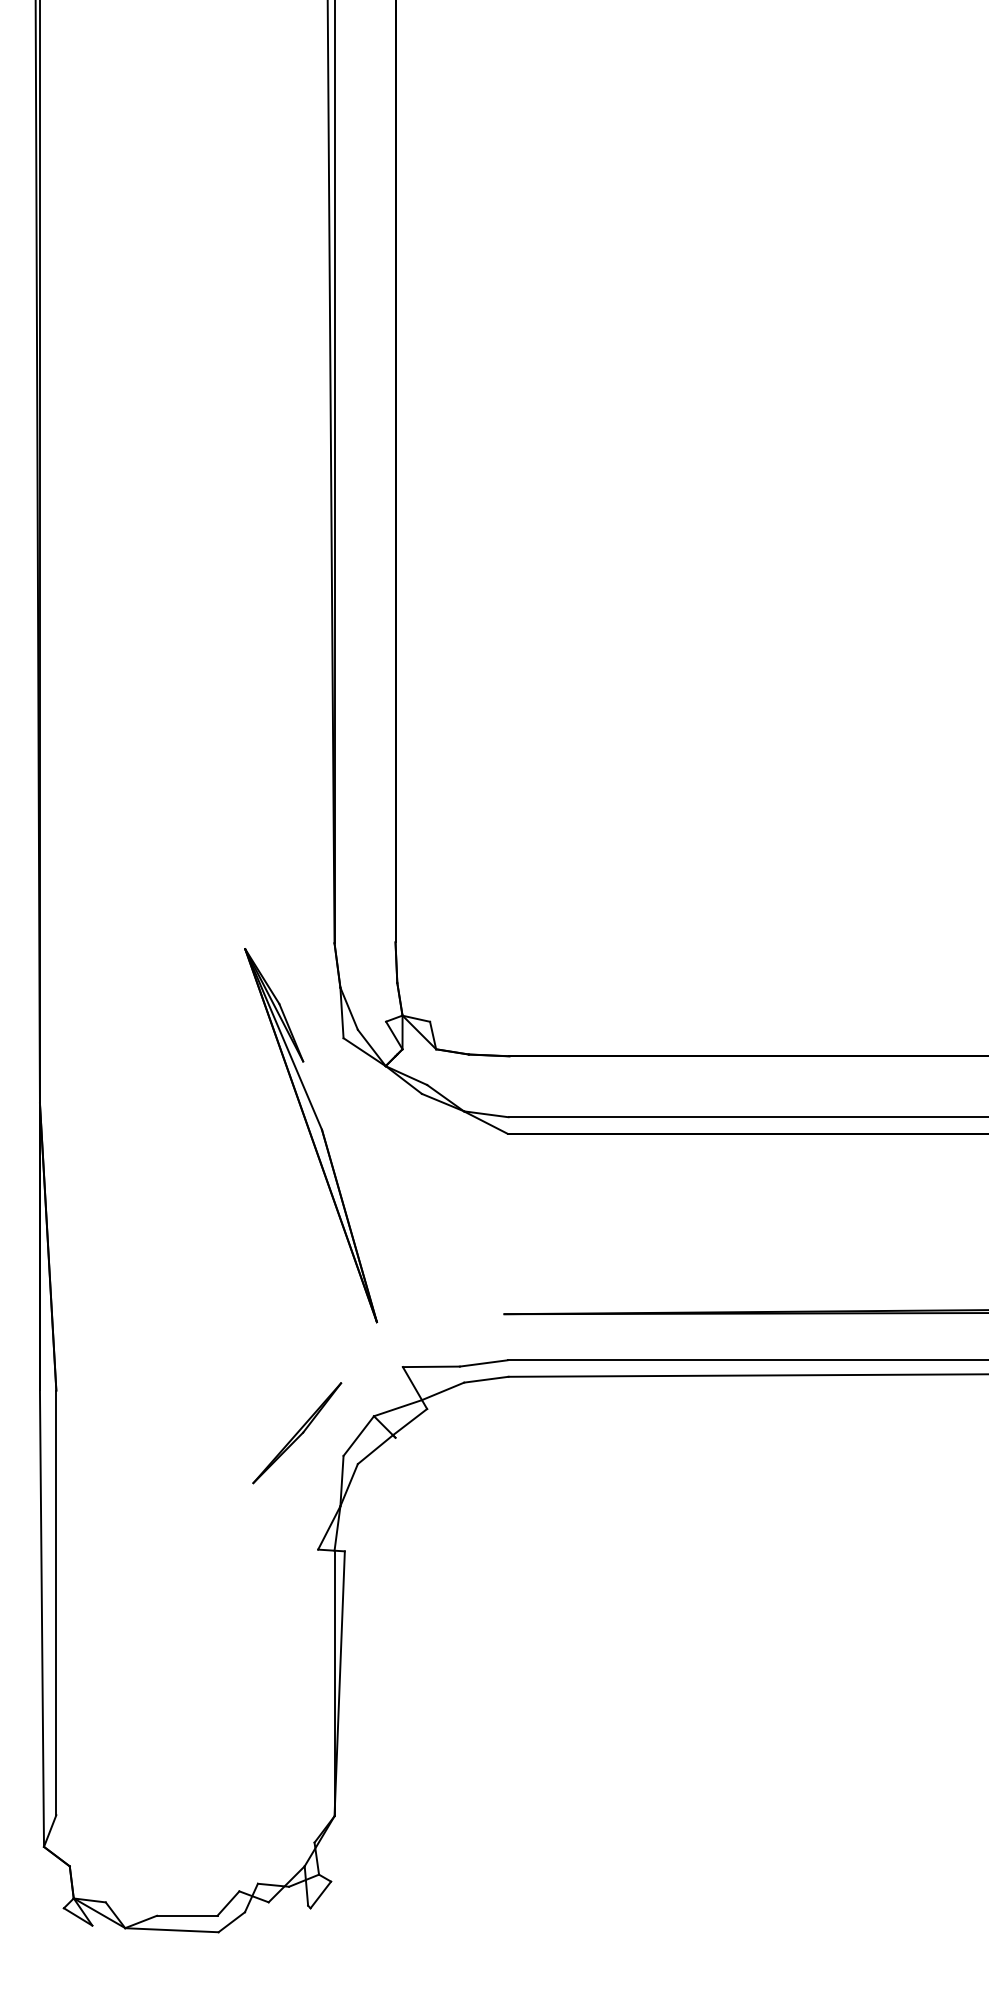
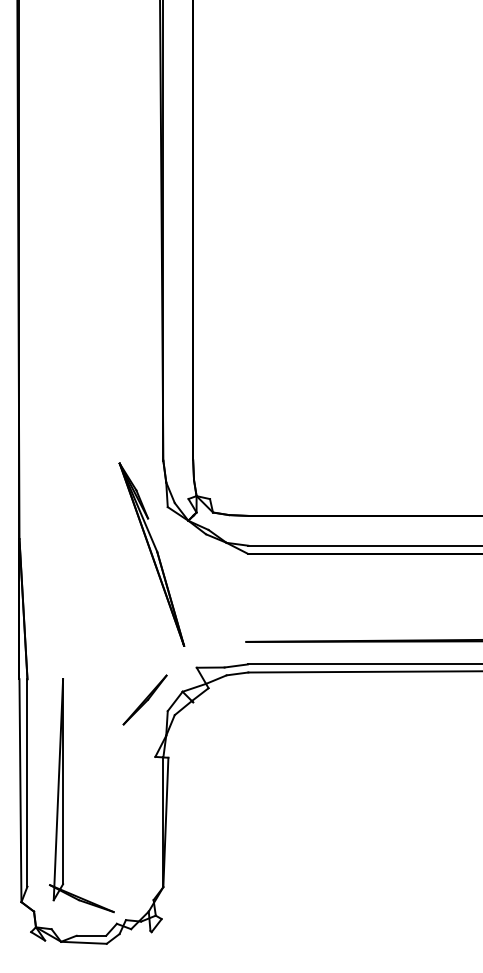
part: (130, 1628) -> (63, 795), added

